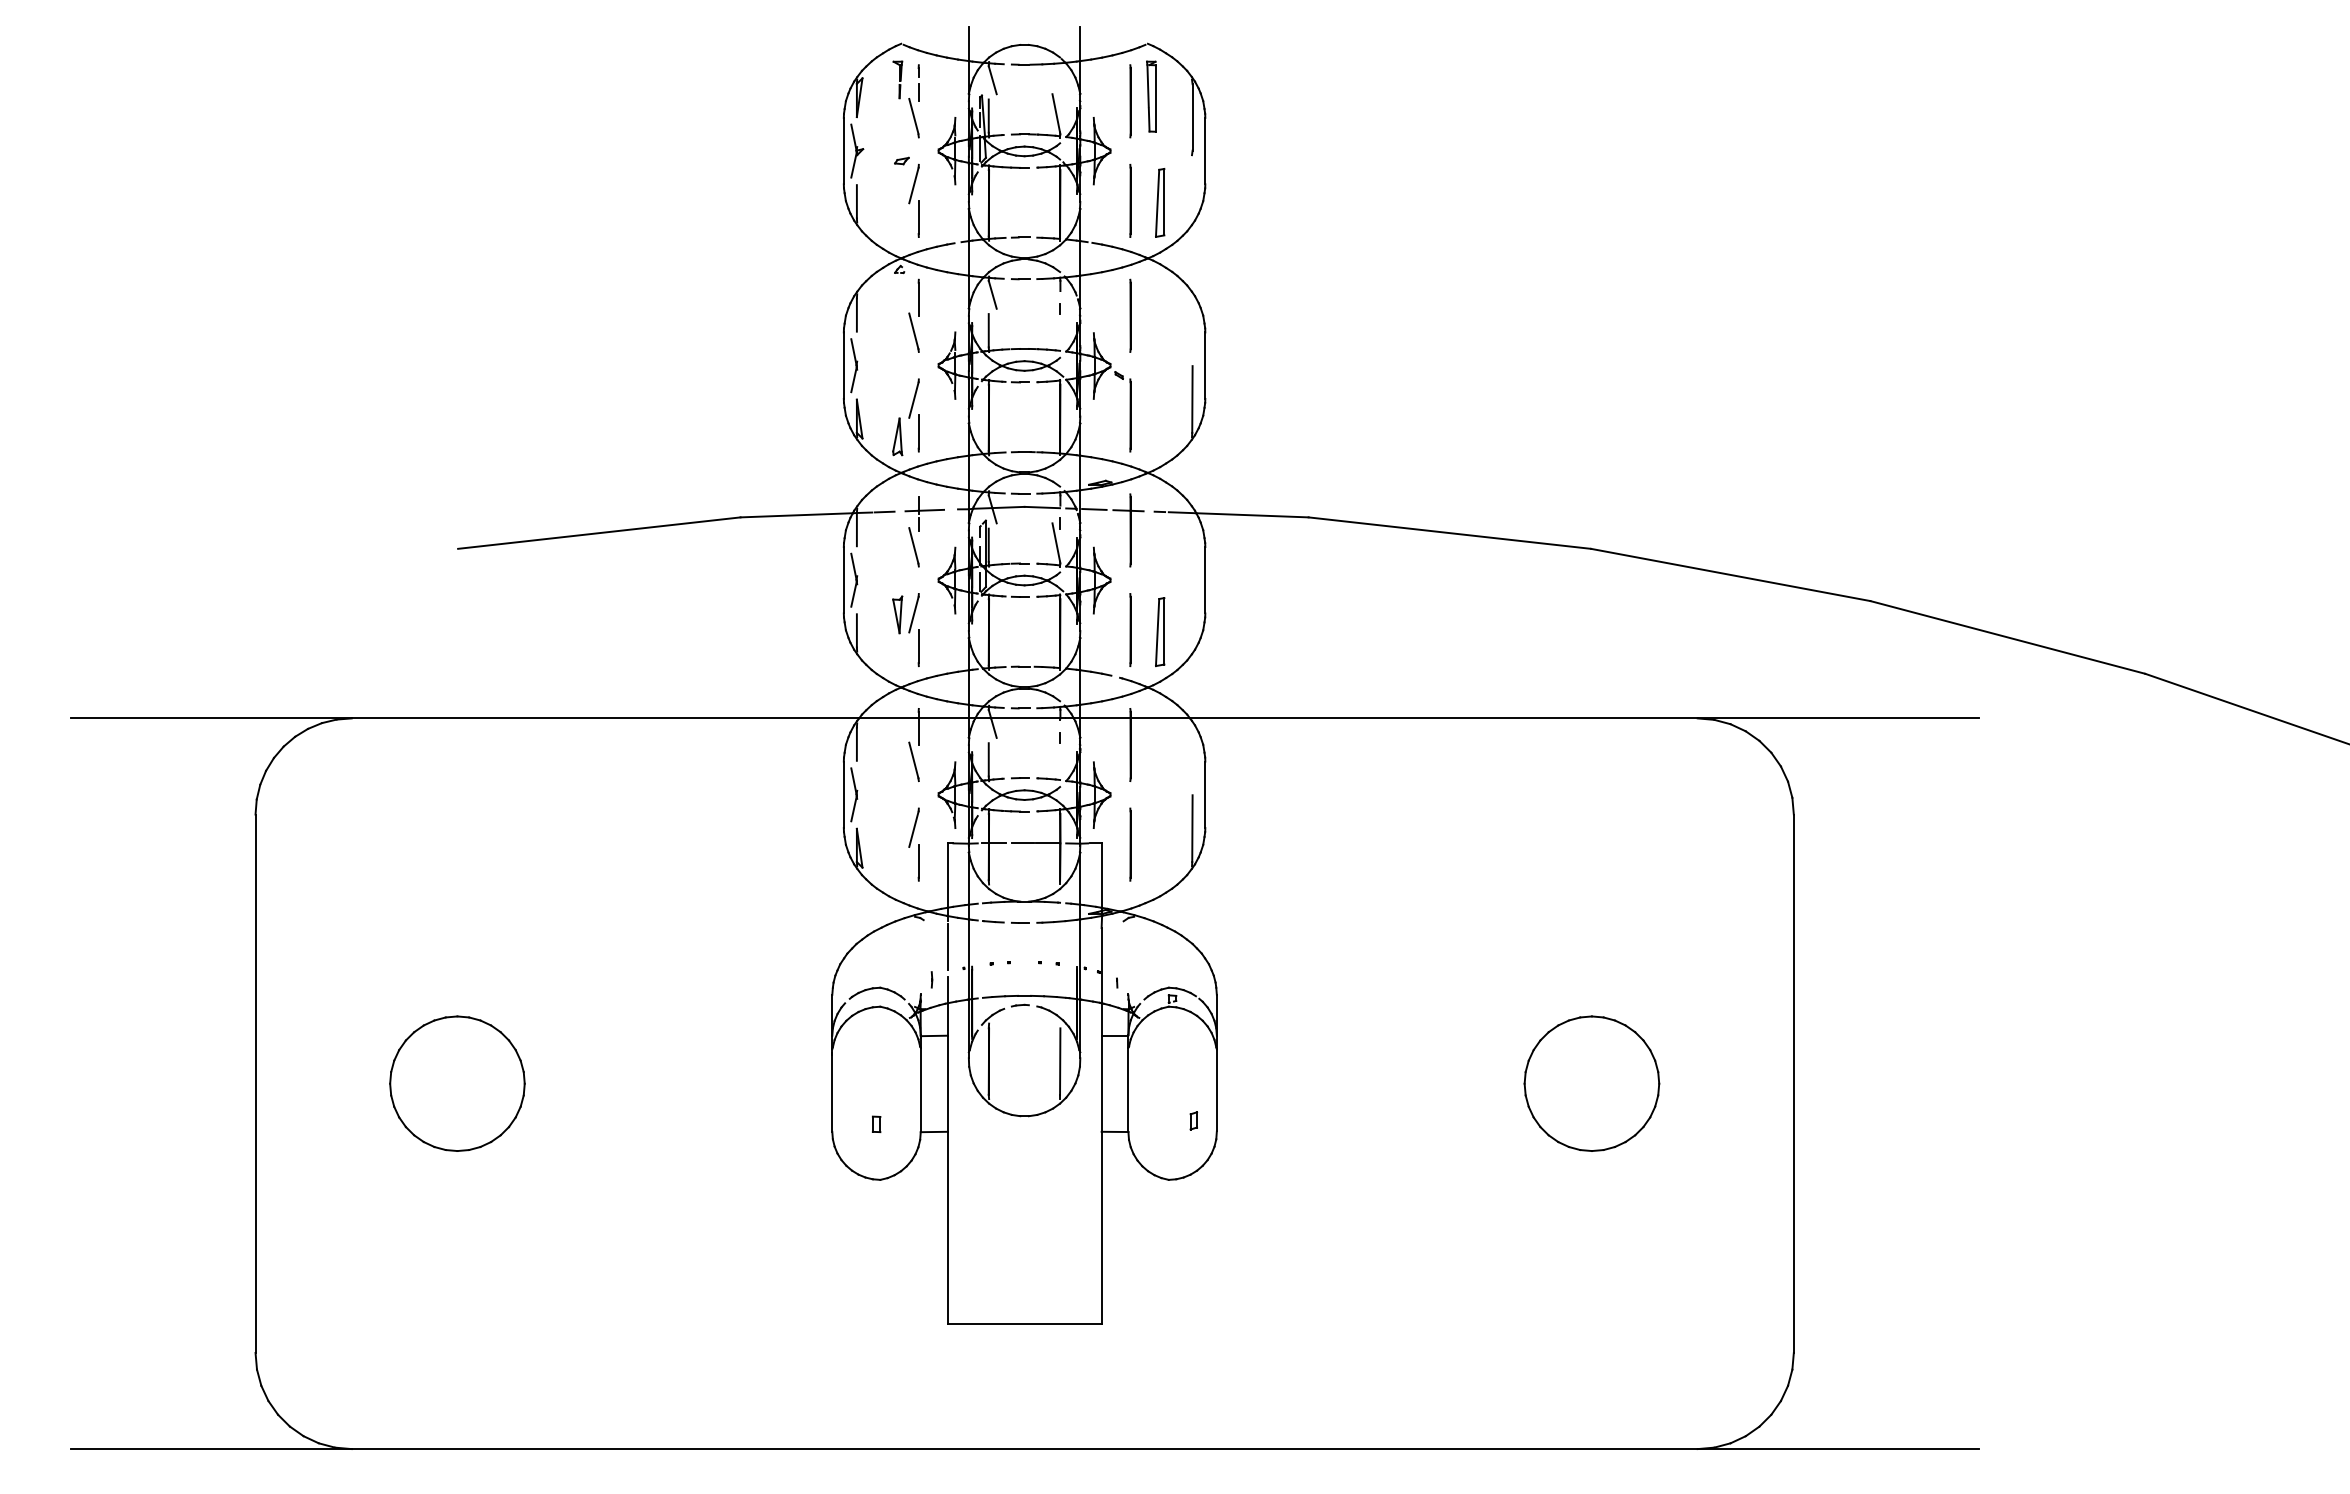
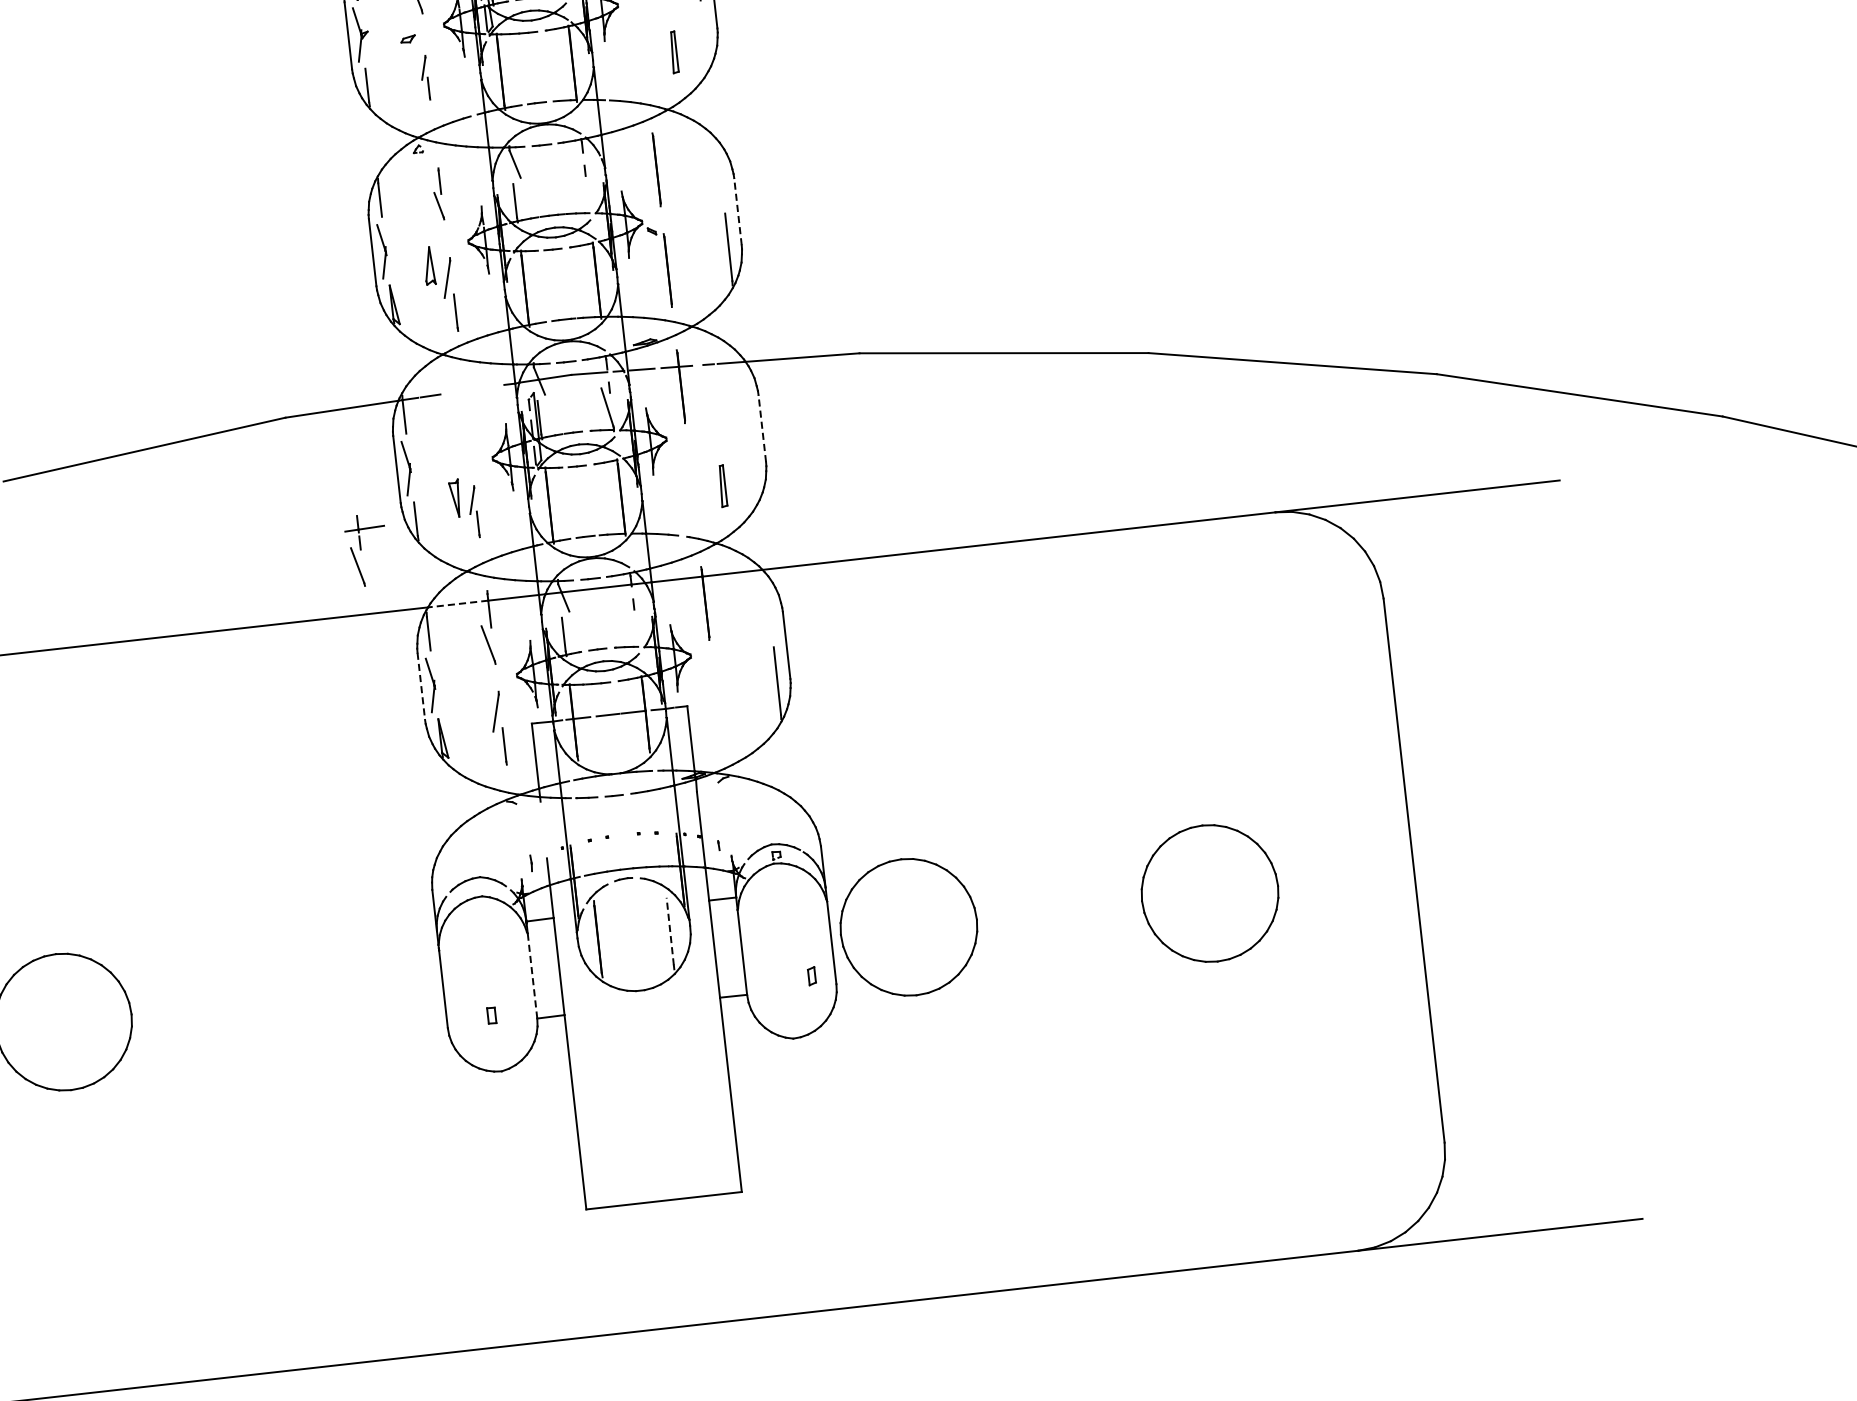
part: (913, 200) -> (424, 77), size x0.6
line: (1130, 200) -> (643, 53), removed
part: (1160, 202) -> (674, 51), size x0.6
part: (913, 315) -> (437, 194), size x0.7
line: (1205, 365) -> (738, 211), solid -> dashed
part: (897, 436) -> (429, 265), moved
part: (924, 531) -> (366, 549), moved
line: (1205, 579) -> (762, 427), solid -> dashed
line: (1130, 629) -> (692, 486), removed
part: (913, 630) -> (473, 512), size x0.7
part: (1160, 632) -> (722, 486), size x0.6
line: (888, 718) -> (457, 604), solid -> dashed
line: (843, 795) -> (421, 687), solid -> dashed
line: (1130, 844) -> (716, 704), removed
line: (947, 946) -> (543, 827), removed
line: (1060, 1061) -> (670, 931), solid -> dashed
part: (1293, 1083) -> (908, 927), added
line: (920, 1089) -> (532, 975), solid -> dashed

